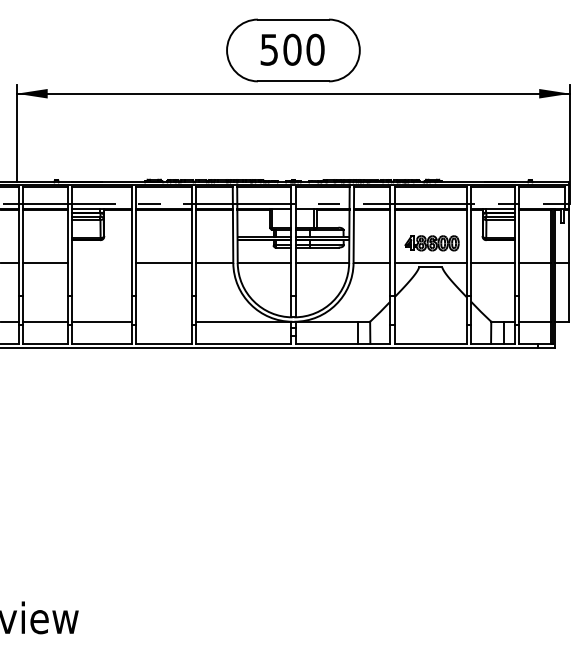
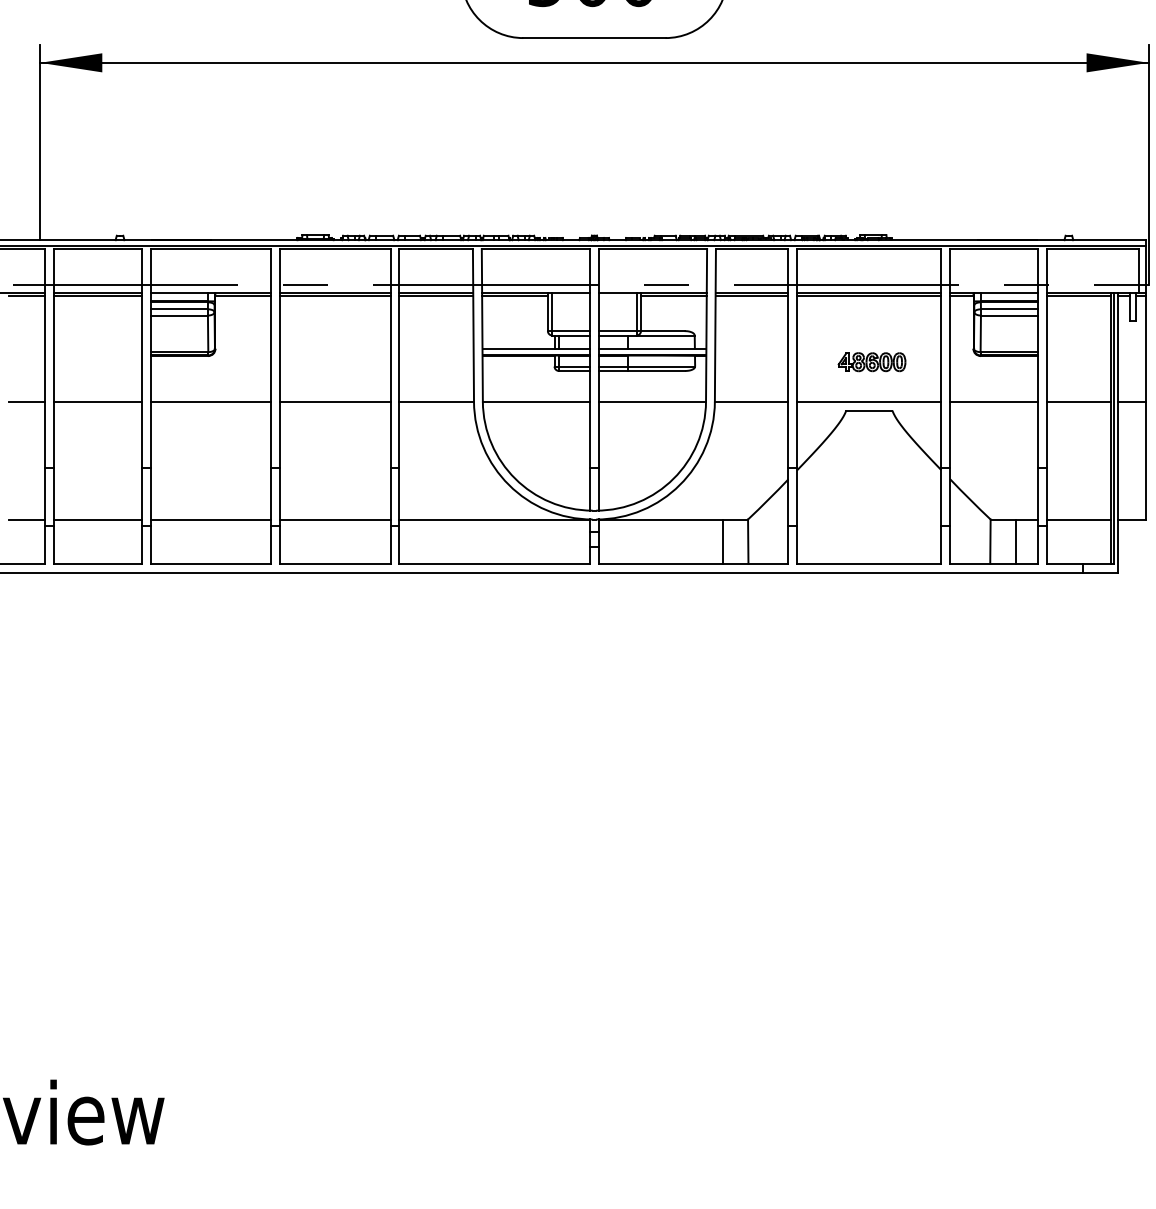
part: (431, 242) -> (870, 360), size x0.62
line: (101, 262) -> (210, 400), added
line: (163, 321) -> (334, 518), added

